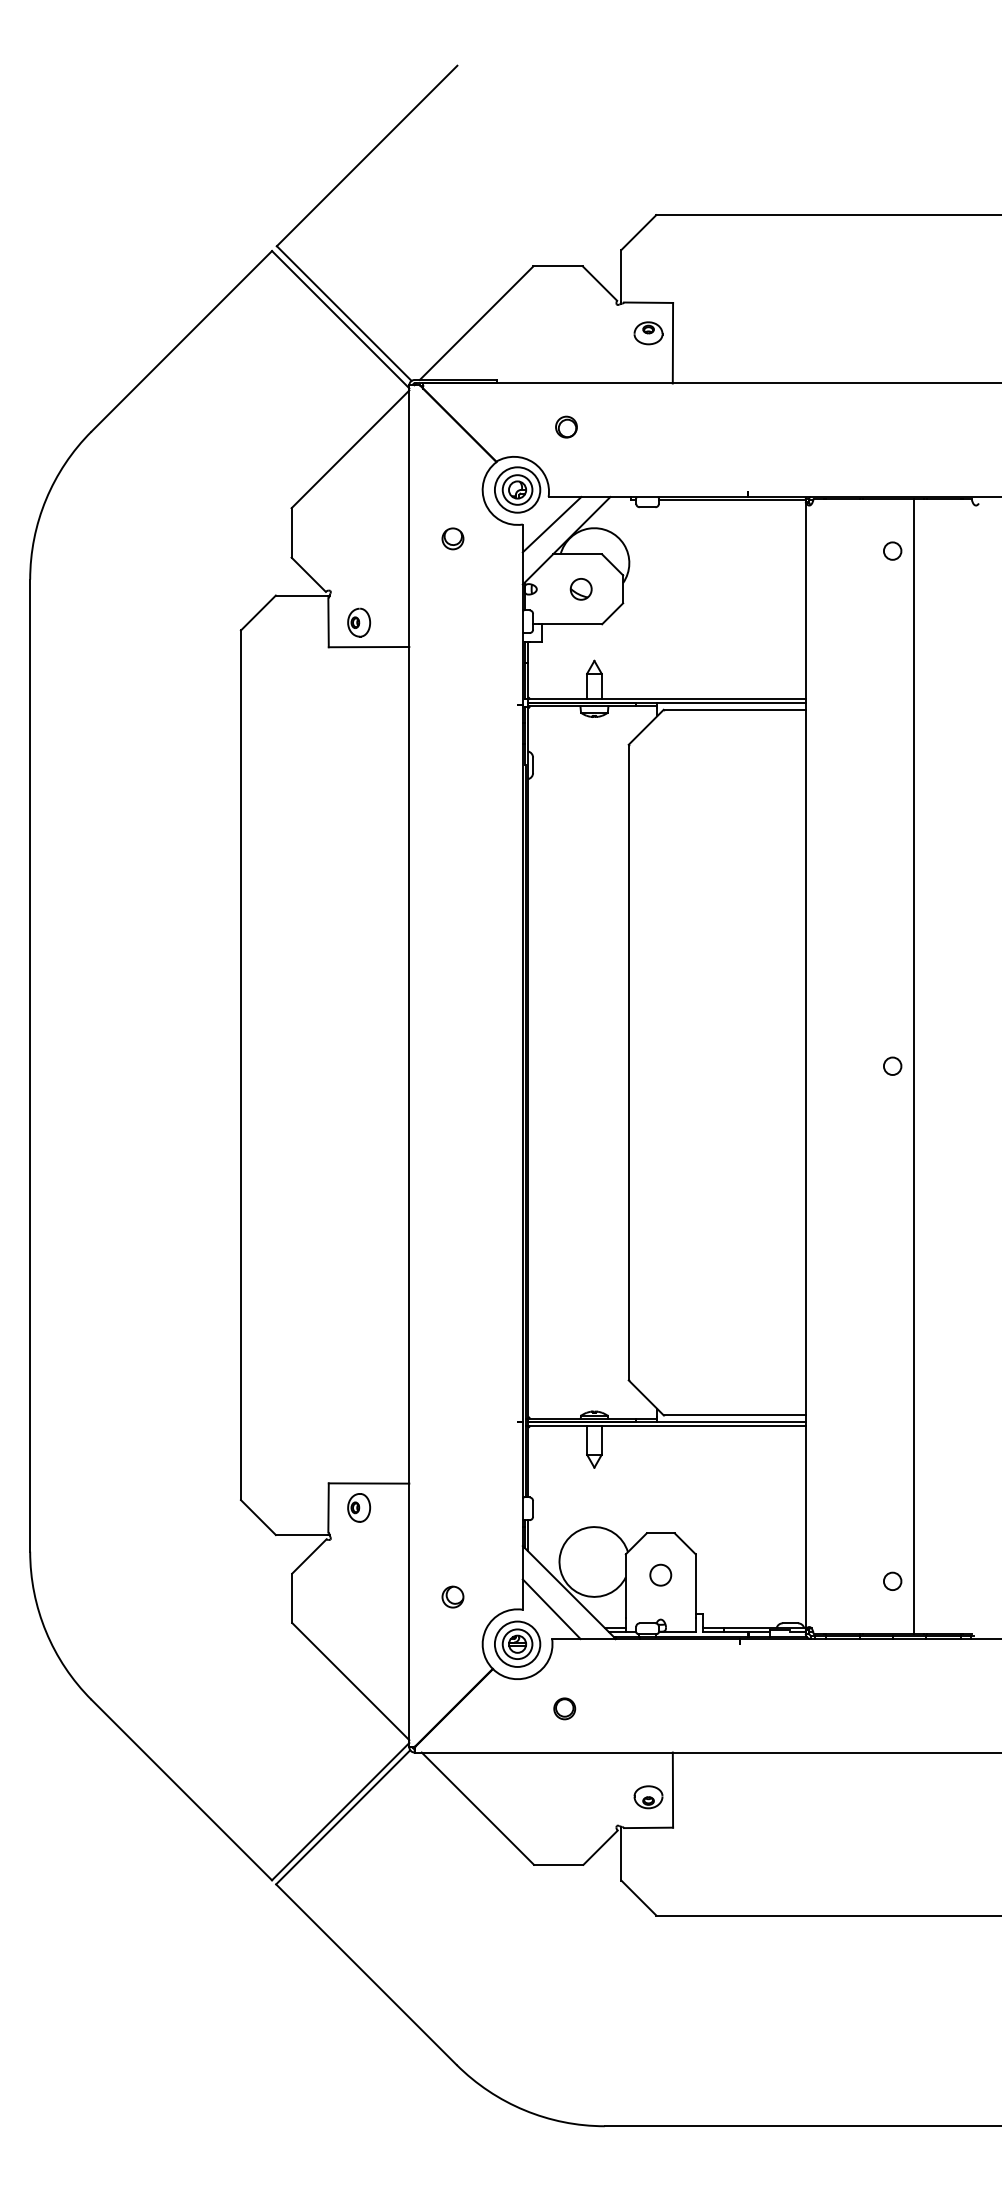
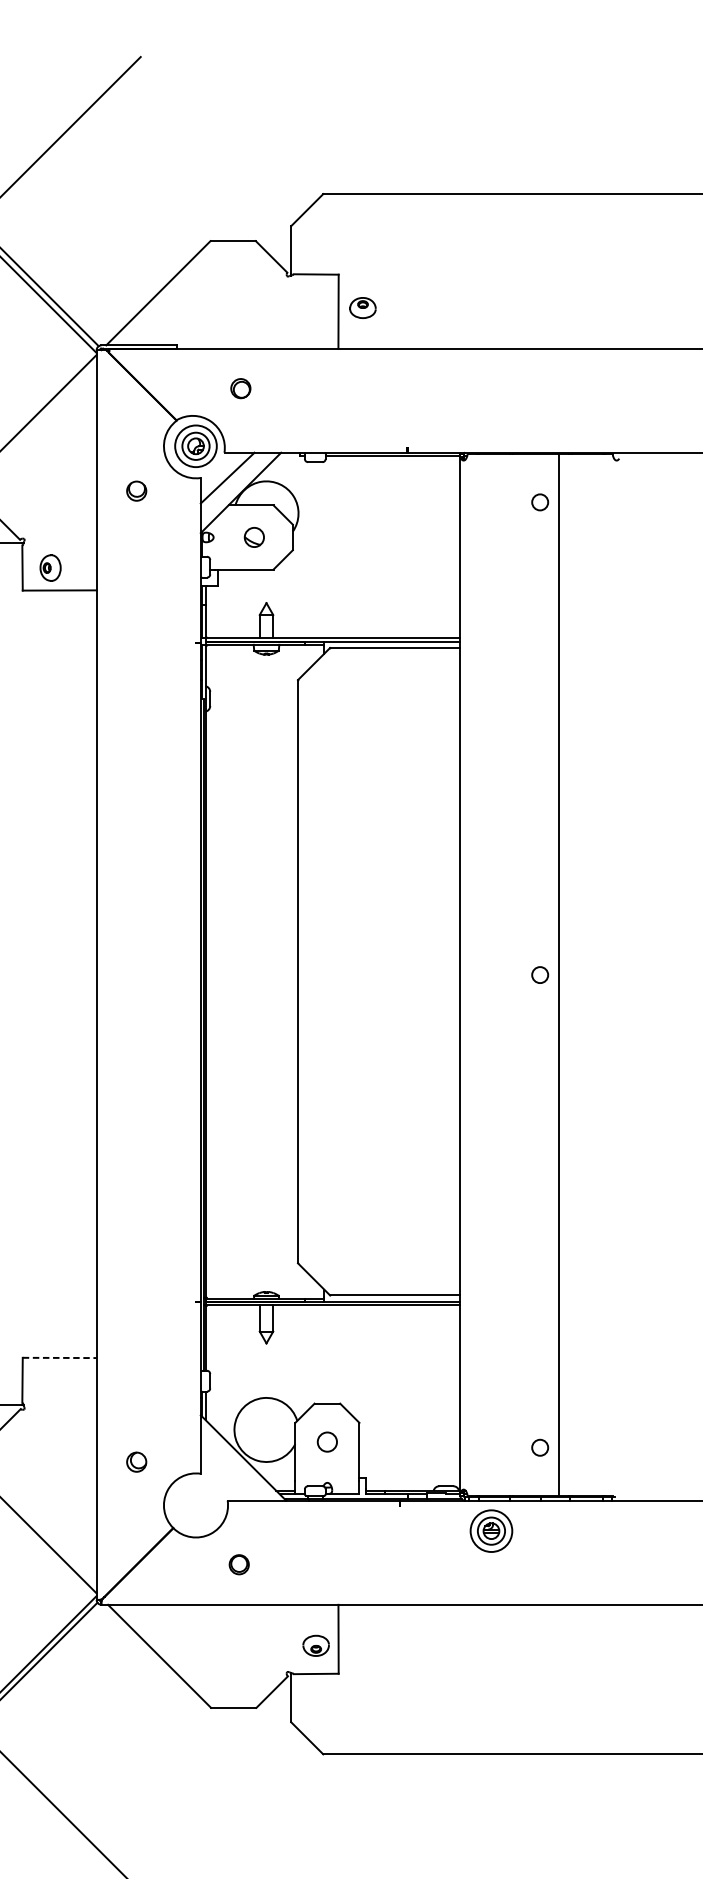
part: (648, 333) -> (362, 308), moved
line: (369, 1483) -> (60, 1357), solid -> dashed
part: (359, 1507) -> (50, 1379), removed
line: (551, 1609) -> (227, 1473), removed
part: (517, 1643) -> (491, 1530), moved

